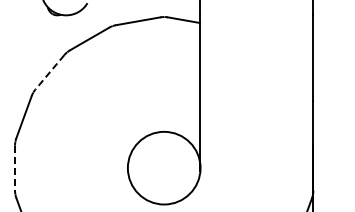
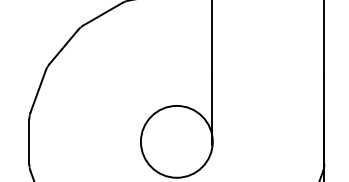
line: (49, 72) -> (63, 47), dashed -> solid
line: (15, 168) -> (29, 142), dashed -> solid

